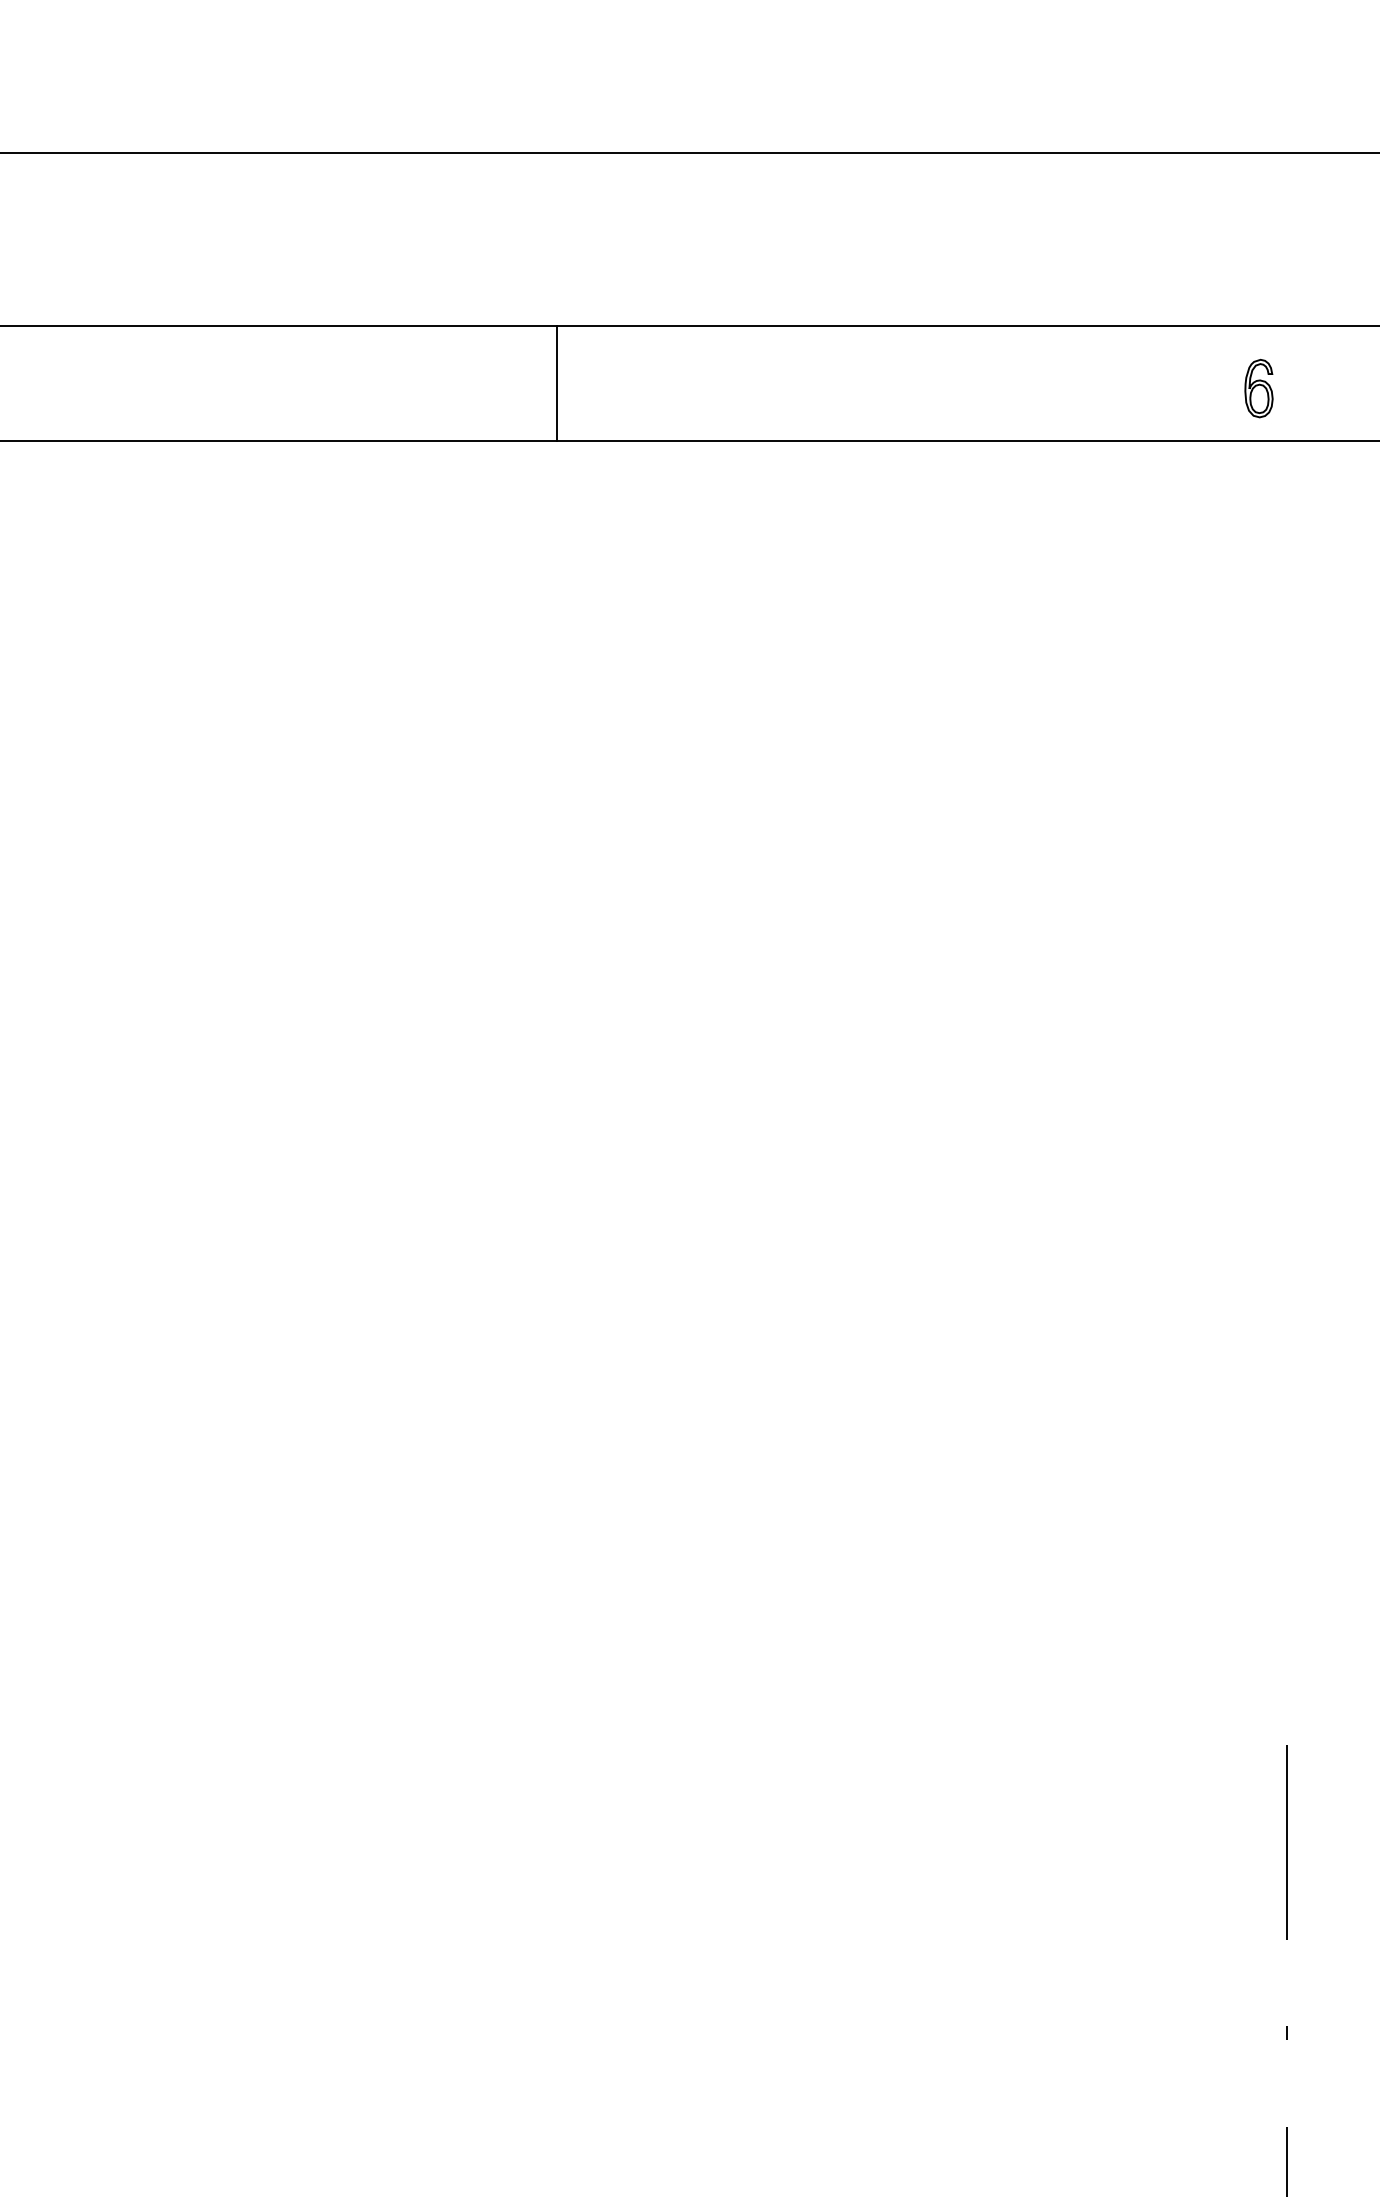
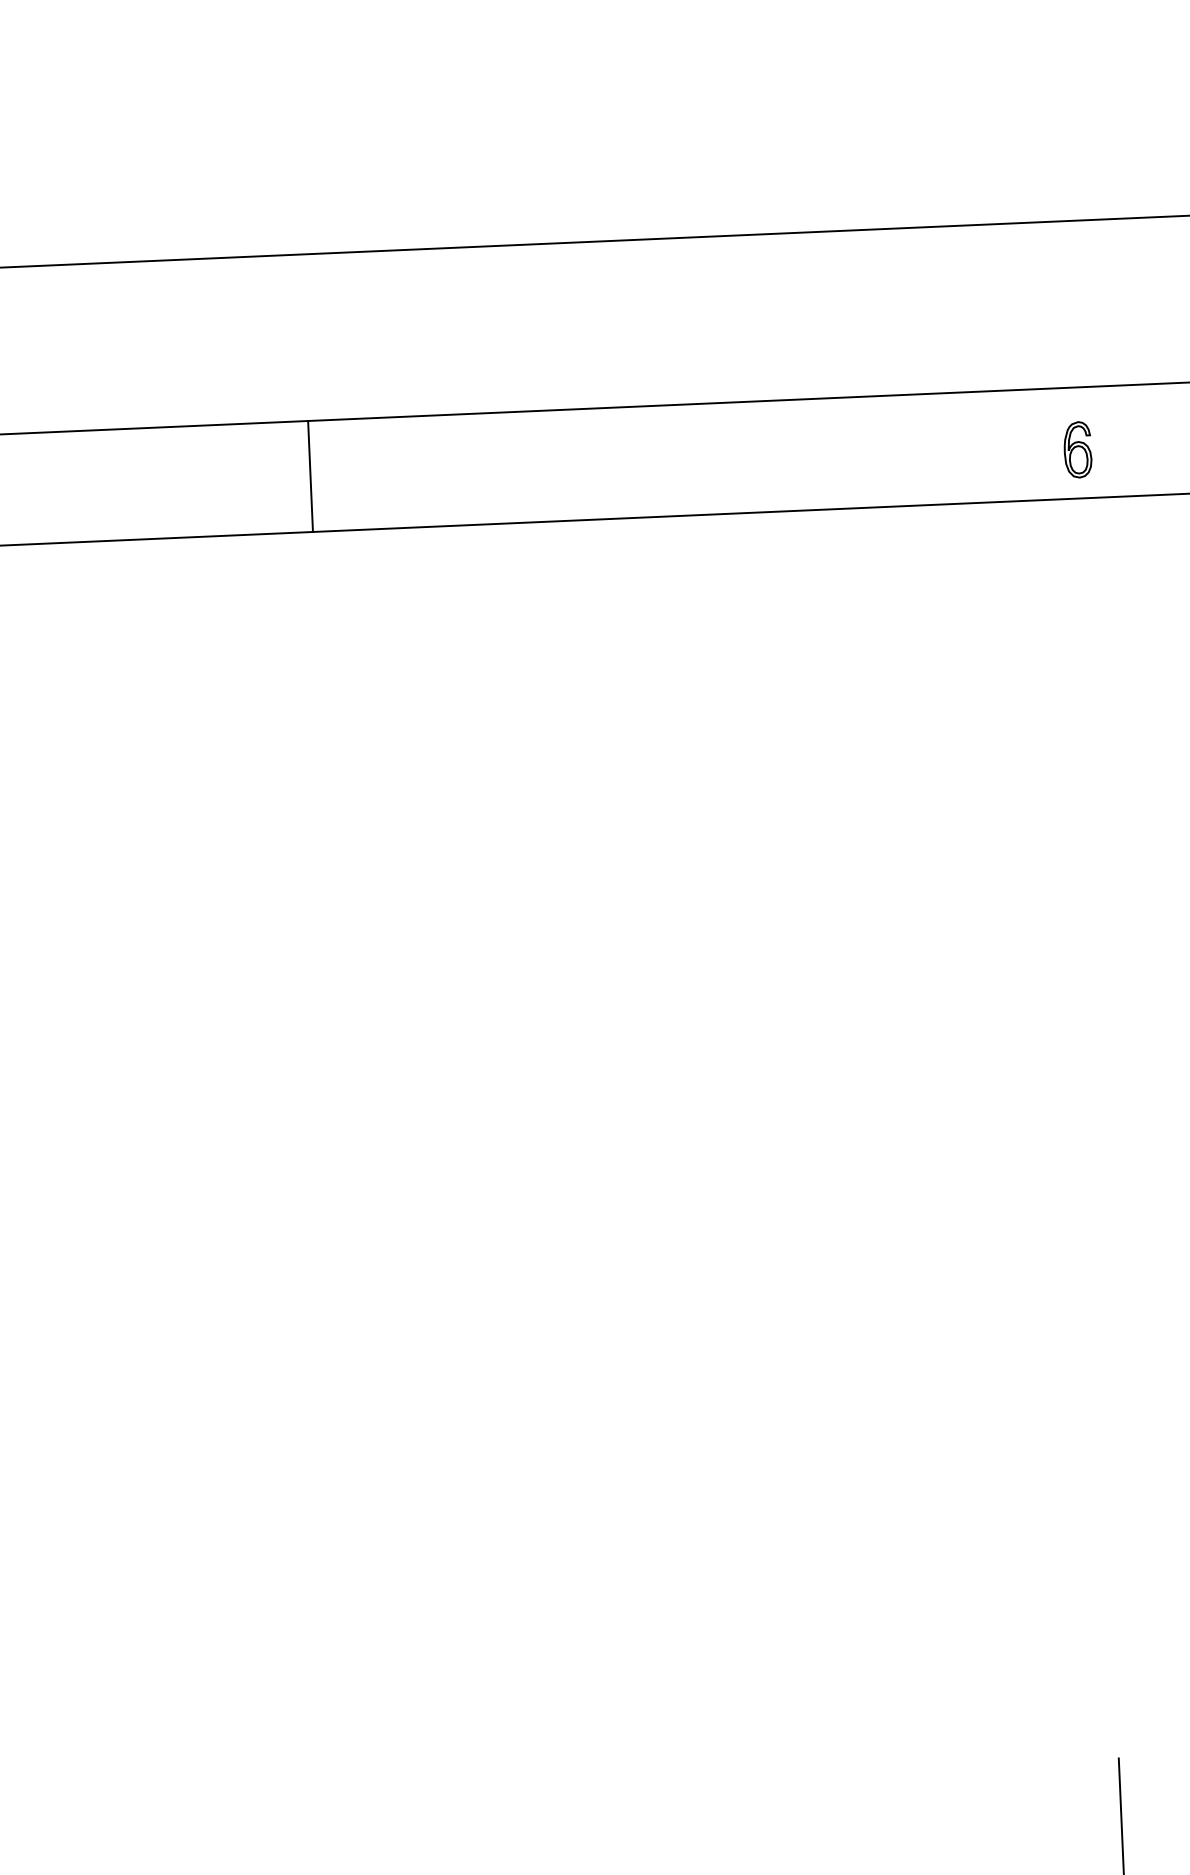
line: (556, 382) -> (310, 475), moved
part: (1258, 388) -> (1077, 449), moved

